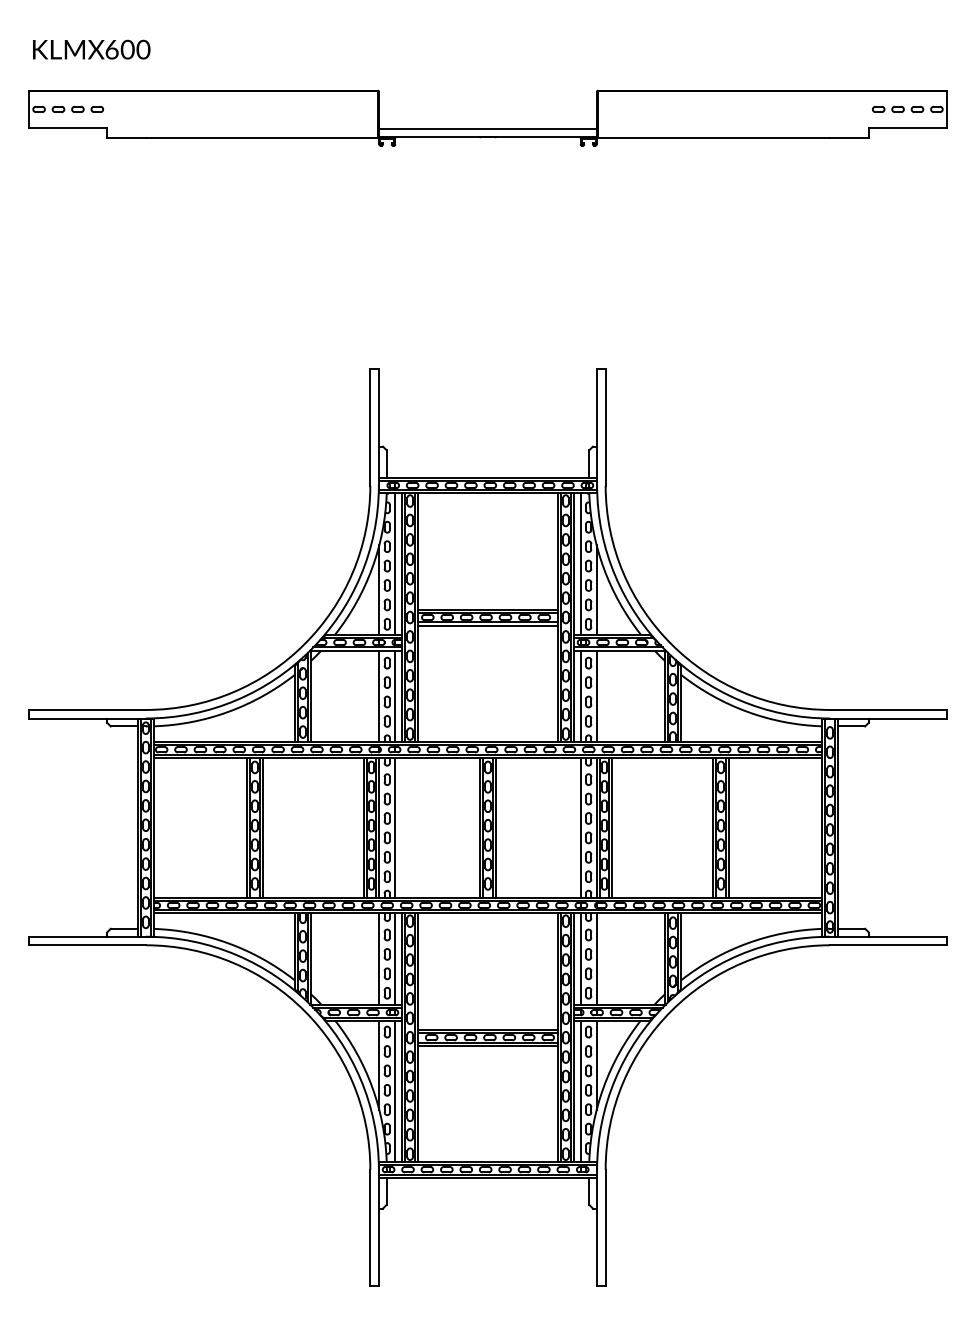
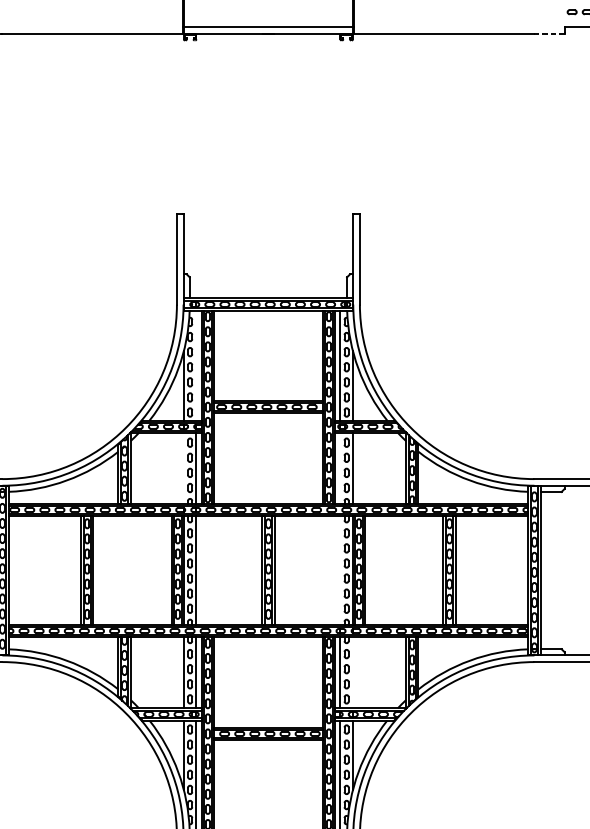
line: (849, 137) -> (549, 34), solid -> dashed
line: (395, 563) -> (196, 365), removed
line: (379, 695) -> (184, 467), removed
line: (580, 695) -> (340, 467), removed
line: (580, 827) -> (340, 570), removed
line: (596, 958) -> (352, 672), removed

